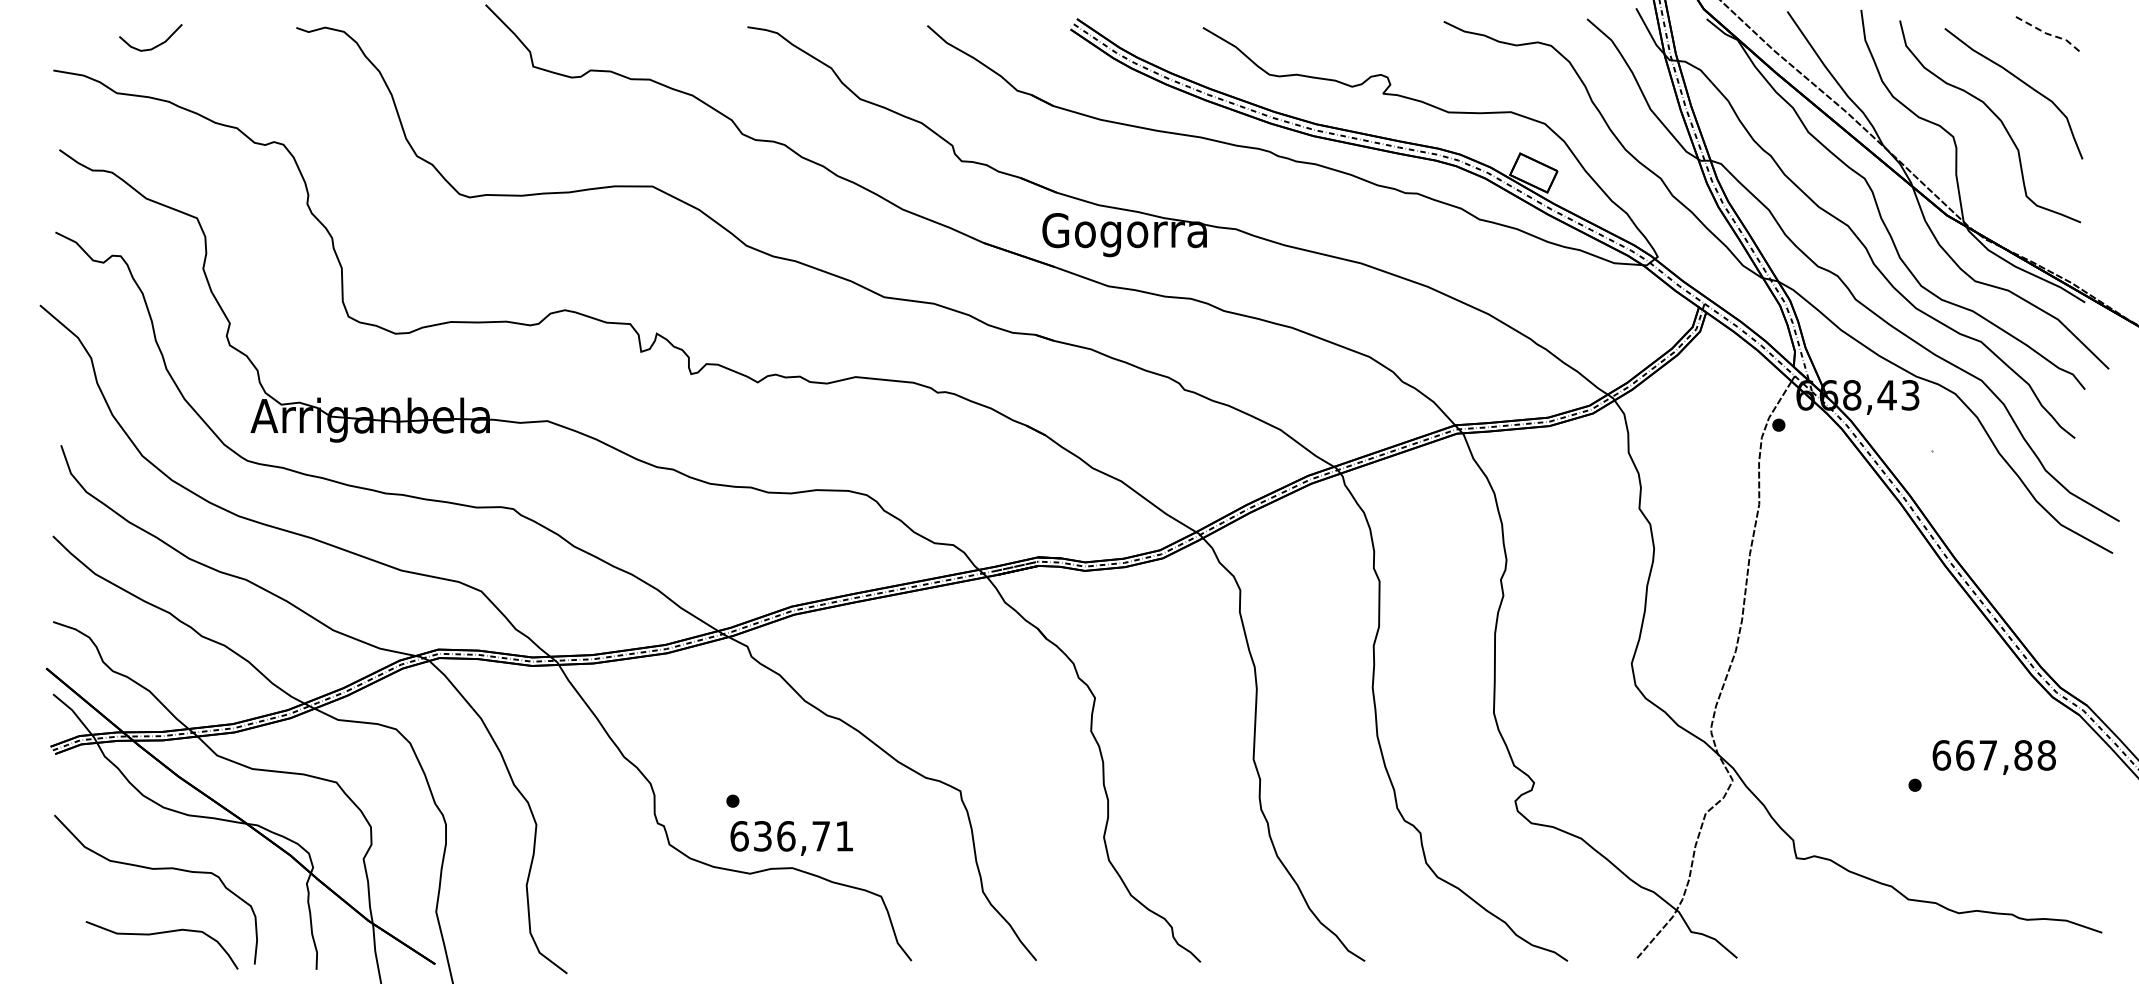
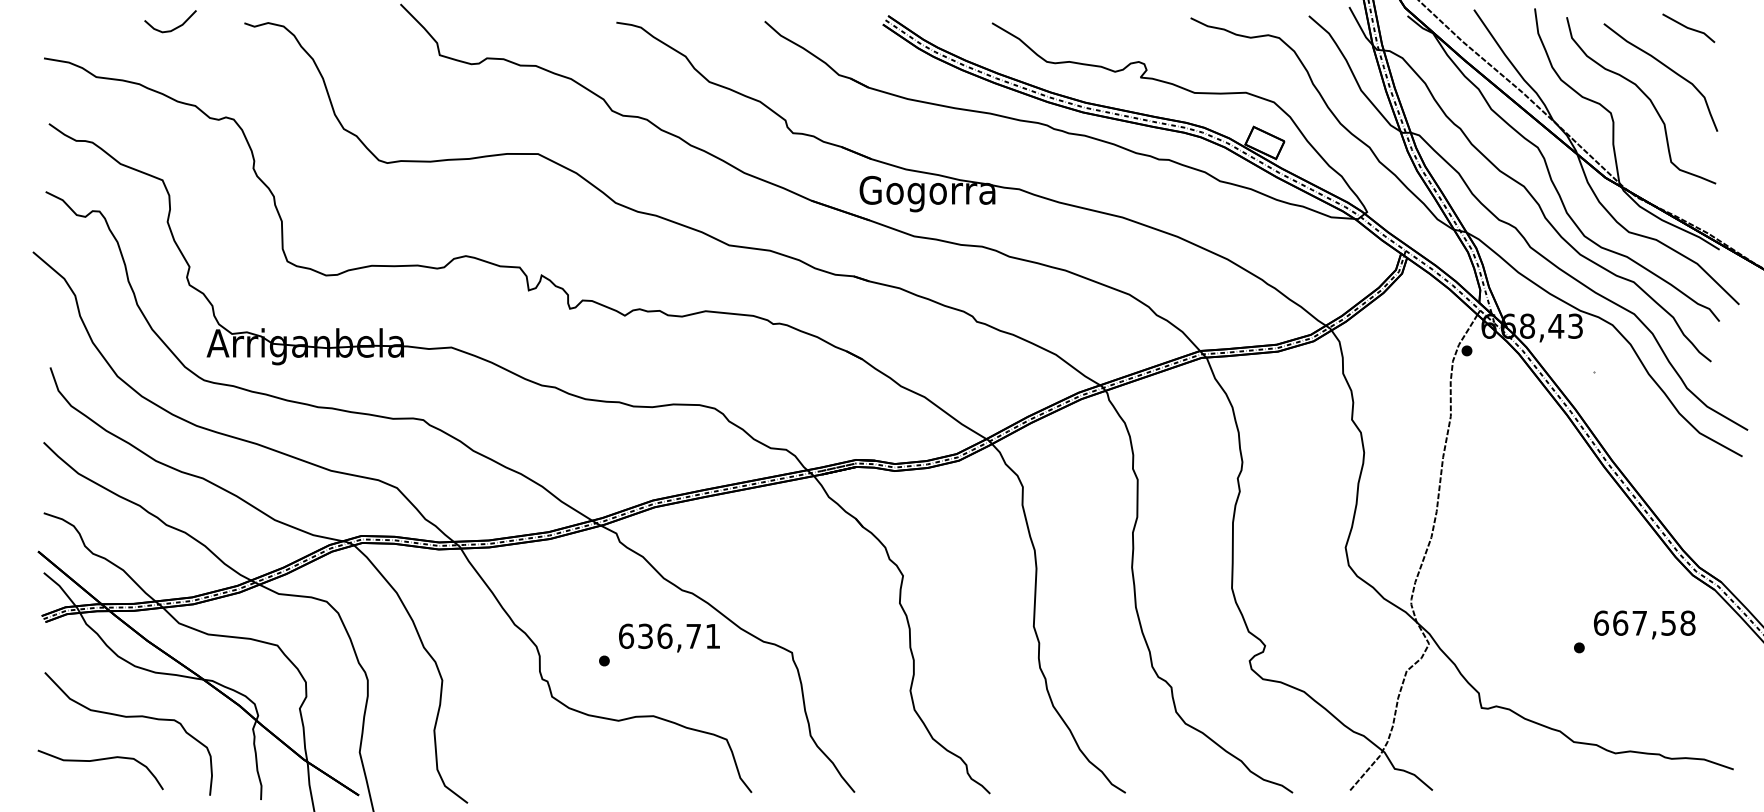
line: (2048, 34) -> (1689, 28), dashed -> solid
curve: (154, 46) -> (173, 28), moved
text: (2023, 755) -> (1668, 623), 667,88 -> 667,58
text: (791, 838) -> (669, 638), moved
curve: (158, 934) -> (97, 761), moved

